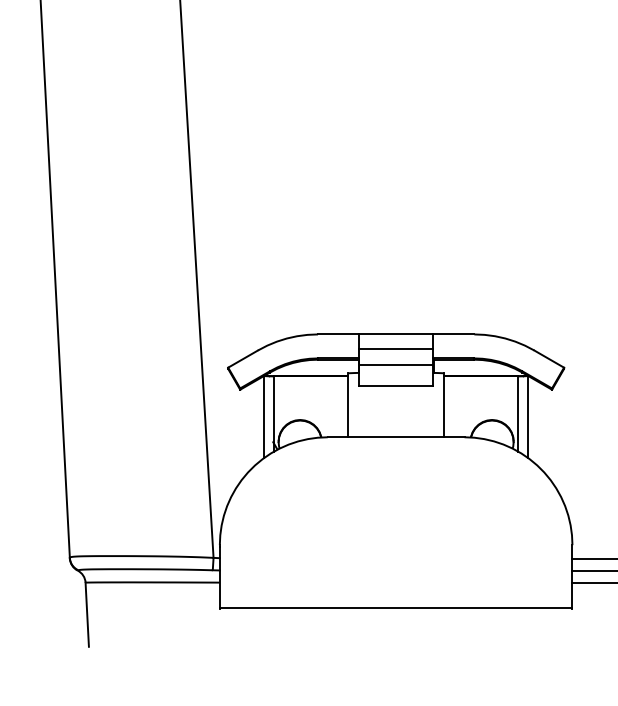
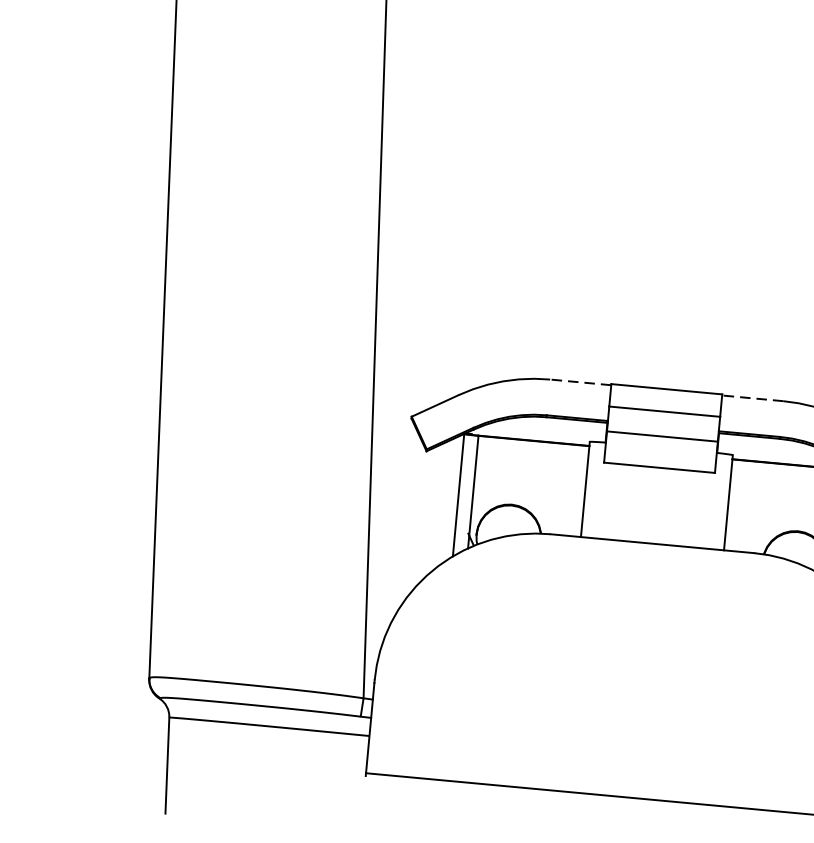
line: (337, 334) -> (579, 382), solid -> dashed
line: (453, 334) -> (752, 398), solid -> dashed

